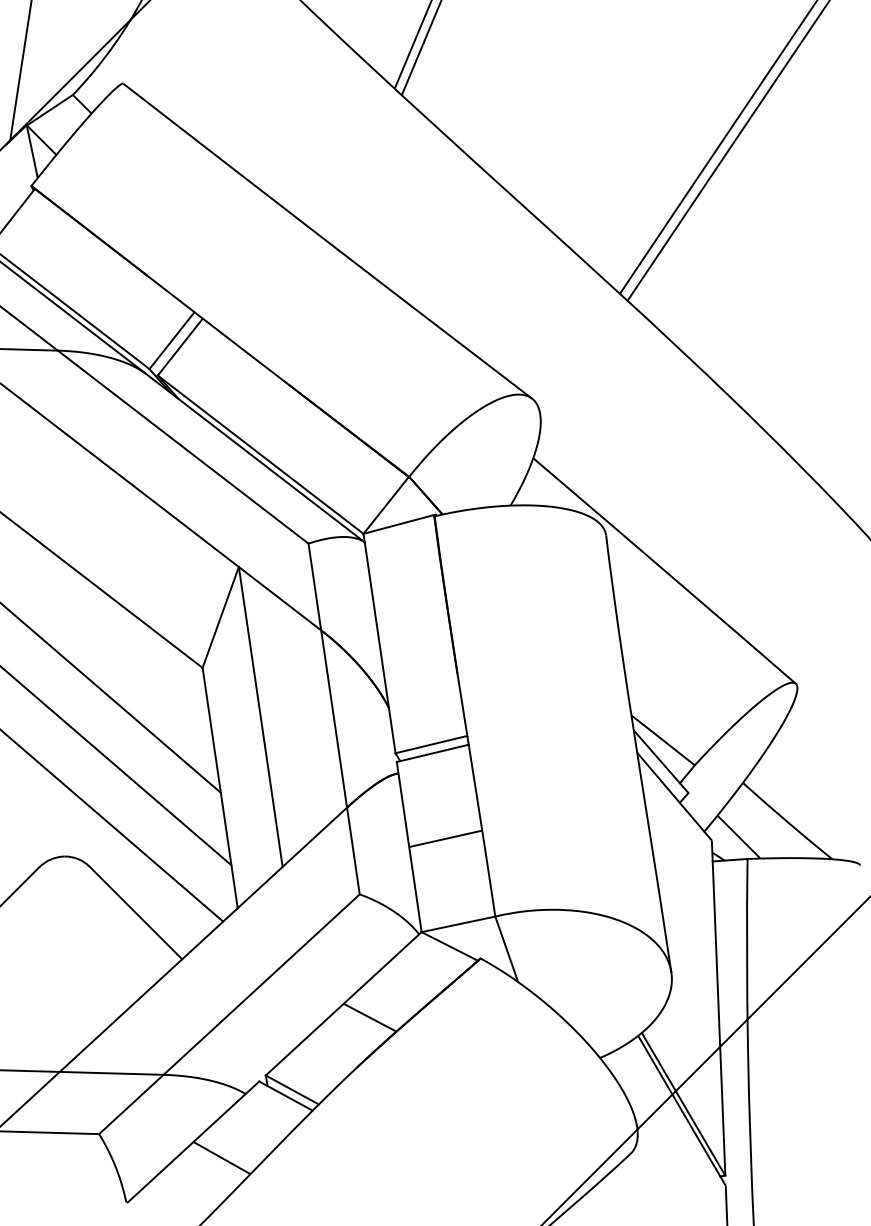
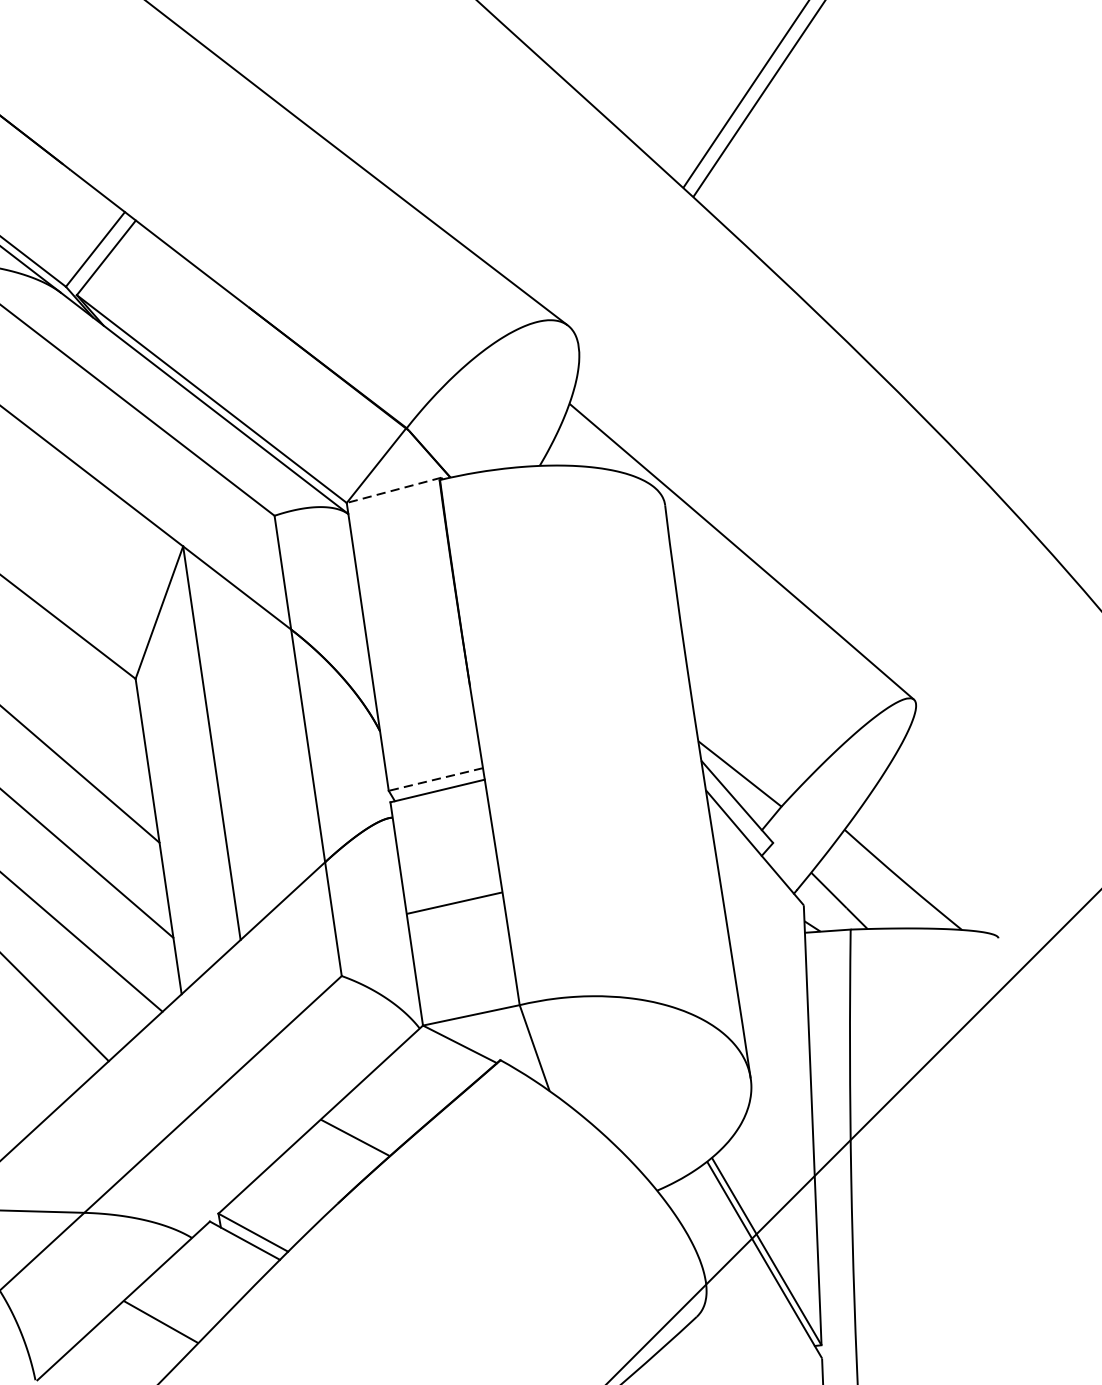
line: (399, 524) -> (393, 490), solid -> dashed
line: (431, 744) -> (435, 779), solid -> dashed

